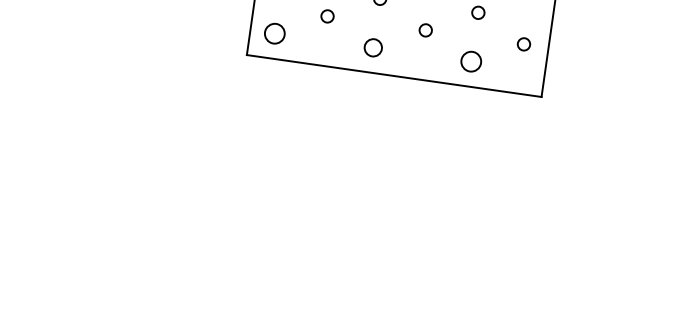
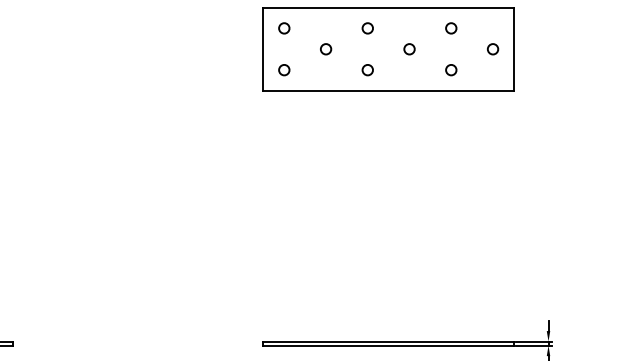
circle: (275, 34) -> (284, 70), size x0.62
circle: (372, 48) -> (367, 70), size x0.71
circle: (471, 62) -> (451, 70), size x0.62

